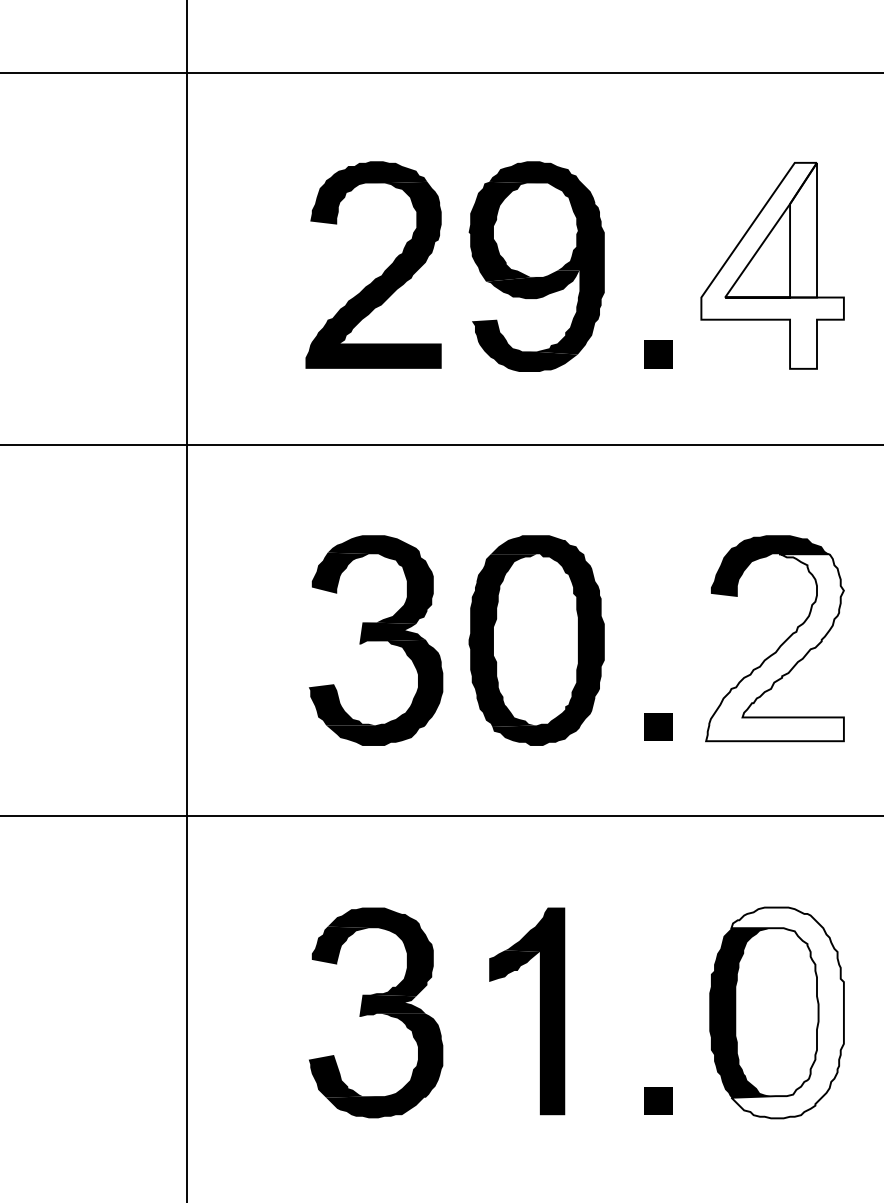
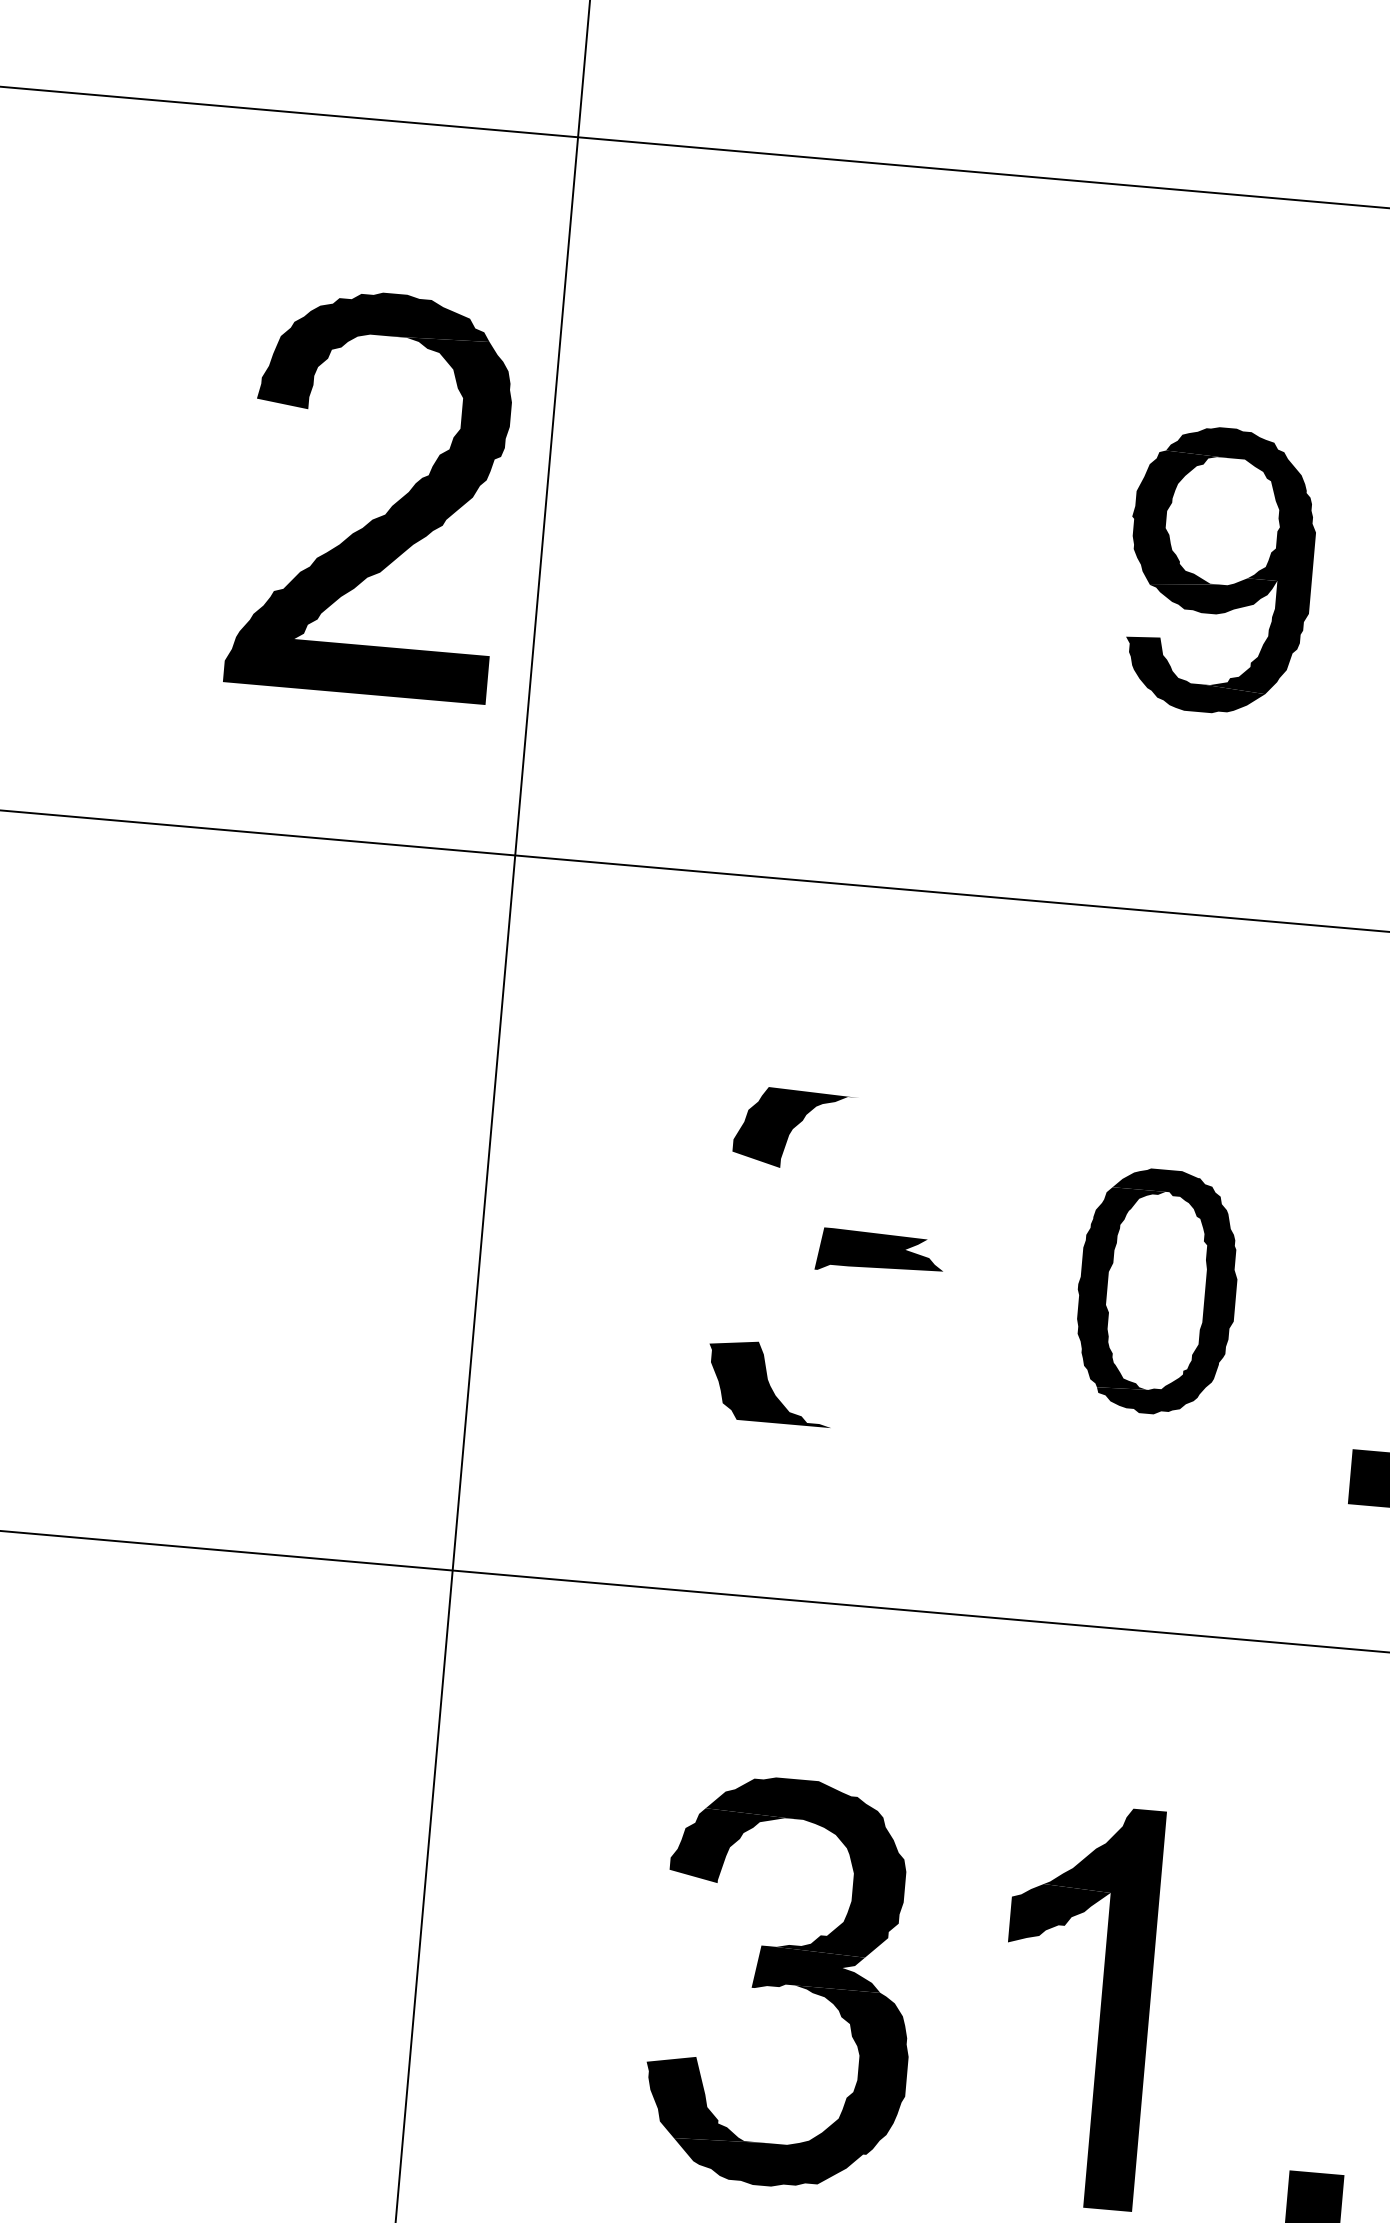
part: (536, 266) -> (1219, 570), size x0.7
part: (384, 270) -> (391, 505), moved
fill: (380, 579) -> (866, 1147), removed
part: (536, 640) -> (1156, 1291), size x0.6
fill: (384, 692) -> (854, 1366), removed

